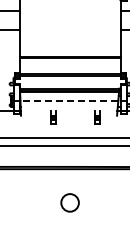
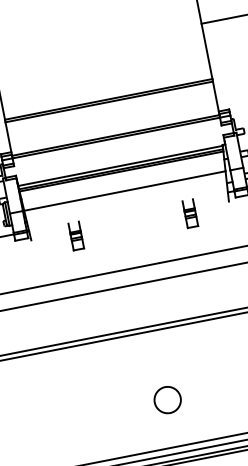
line: (69, 101) -> (125, 191), dashed -> solid
part: (53, 117) -> (76, 235), moved
circle: (70, 202) -> (168, 399), size x0.71

